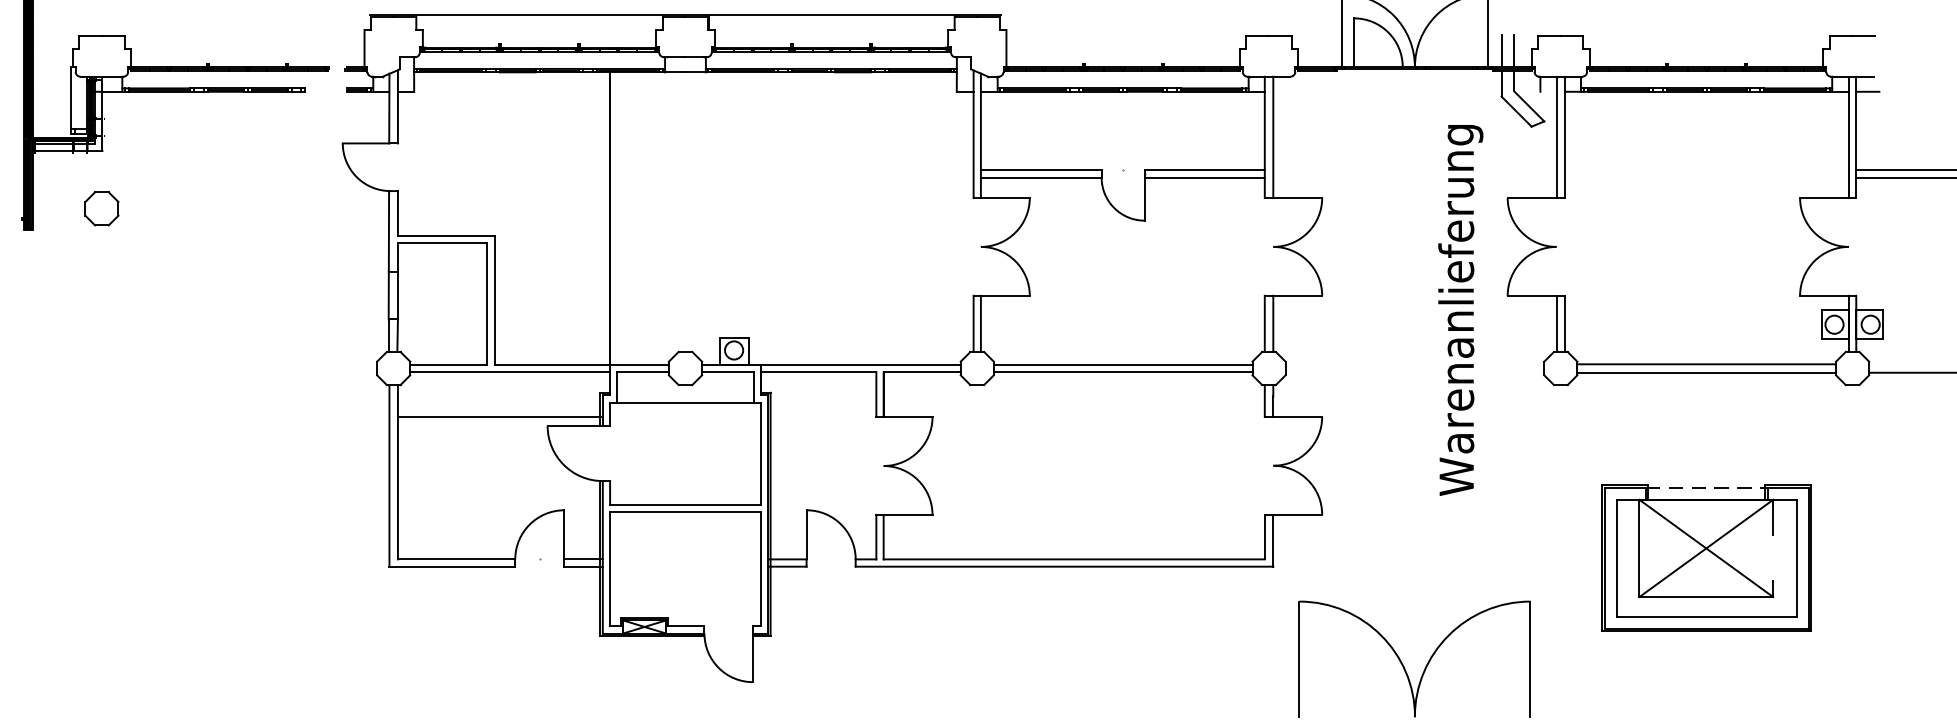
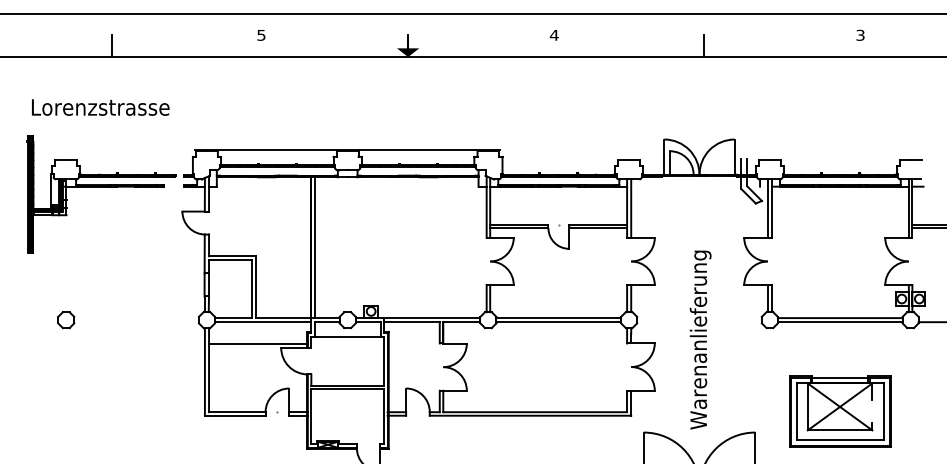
part: (102, 209) -> (66, 320), moved
line: (616, 217) -> (314, 247), added
text: (1460, 309) -> (700, 339), moved
line: (1707, 487) -> (840, 377), dashed -> solid

